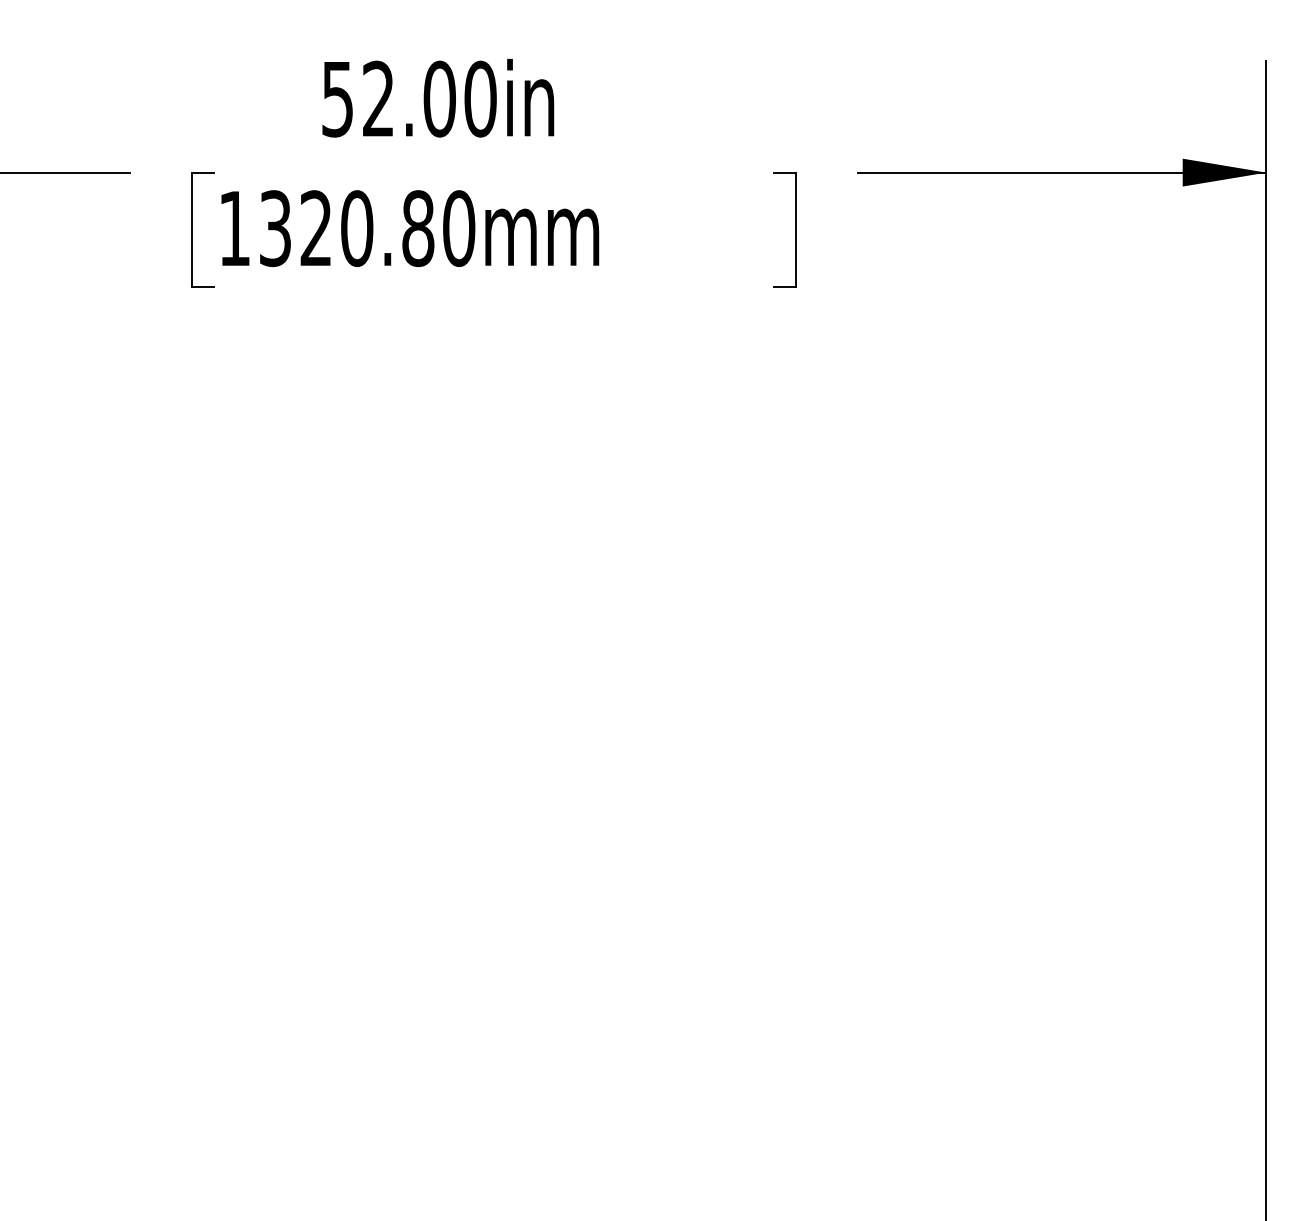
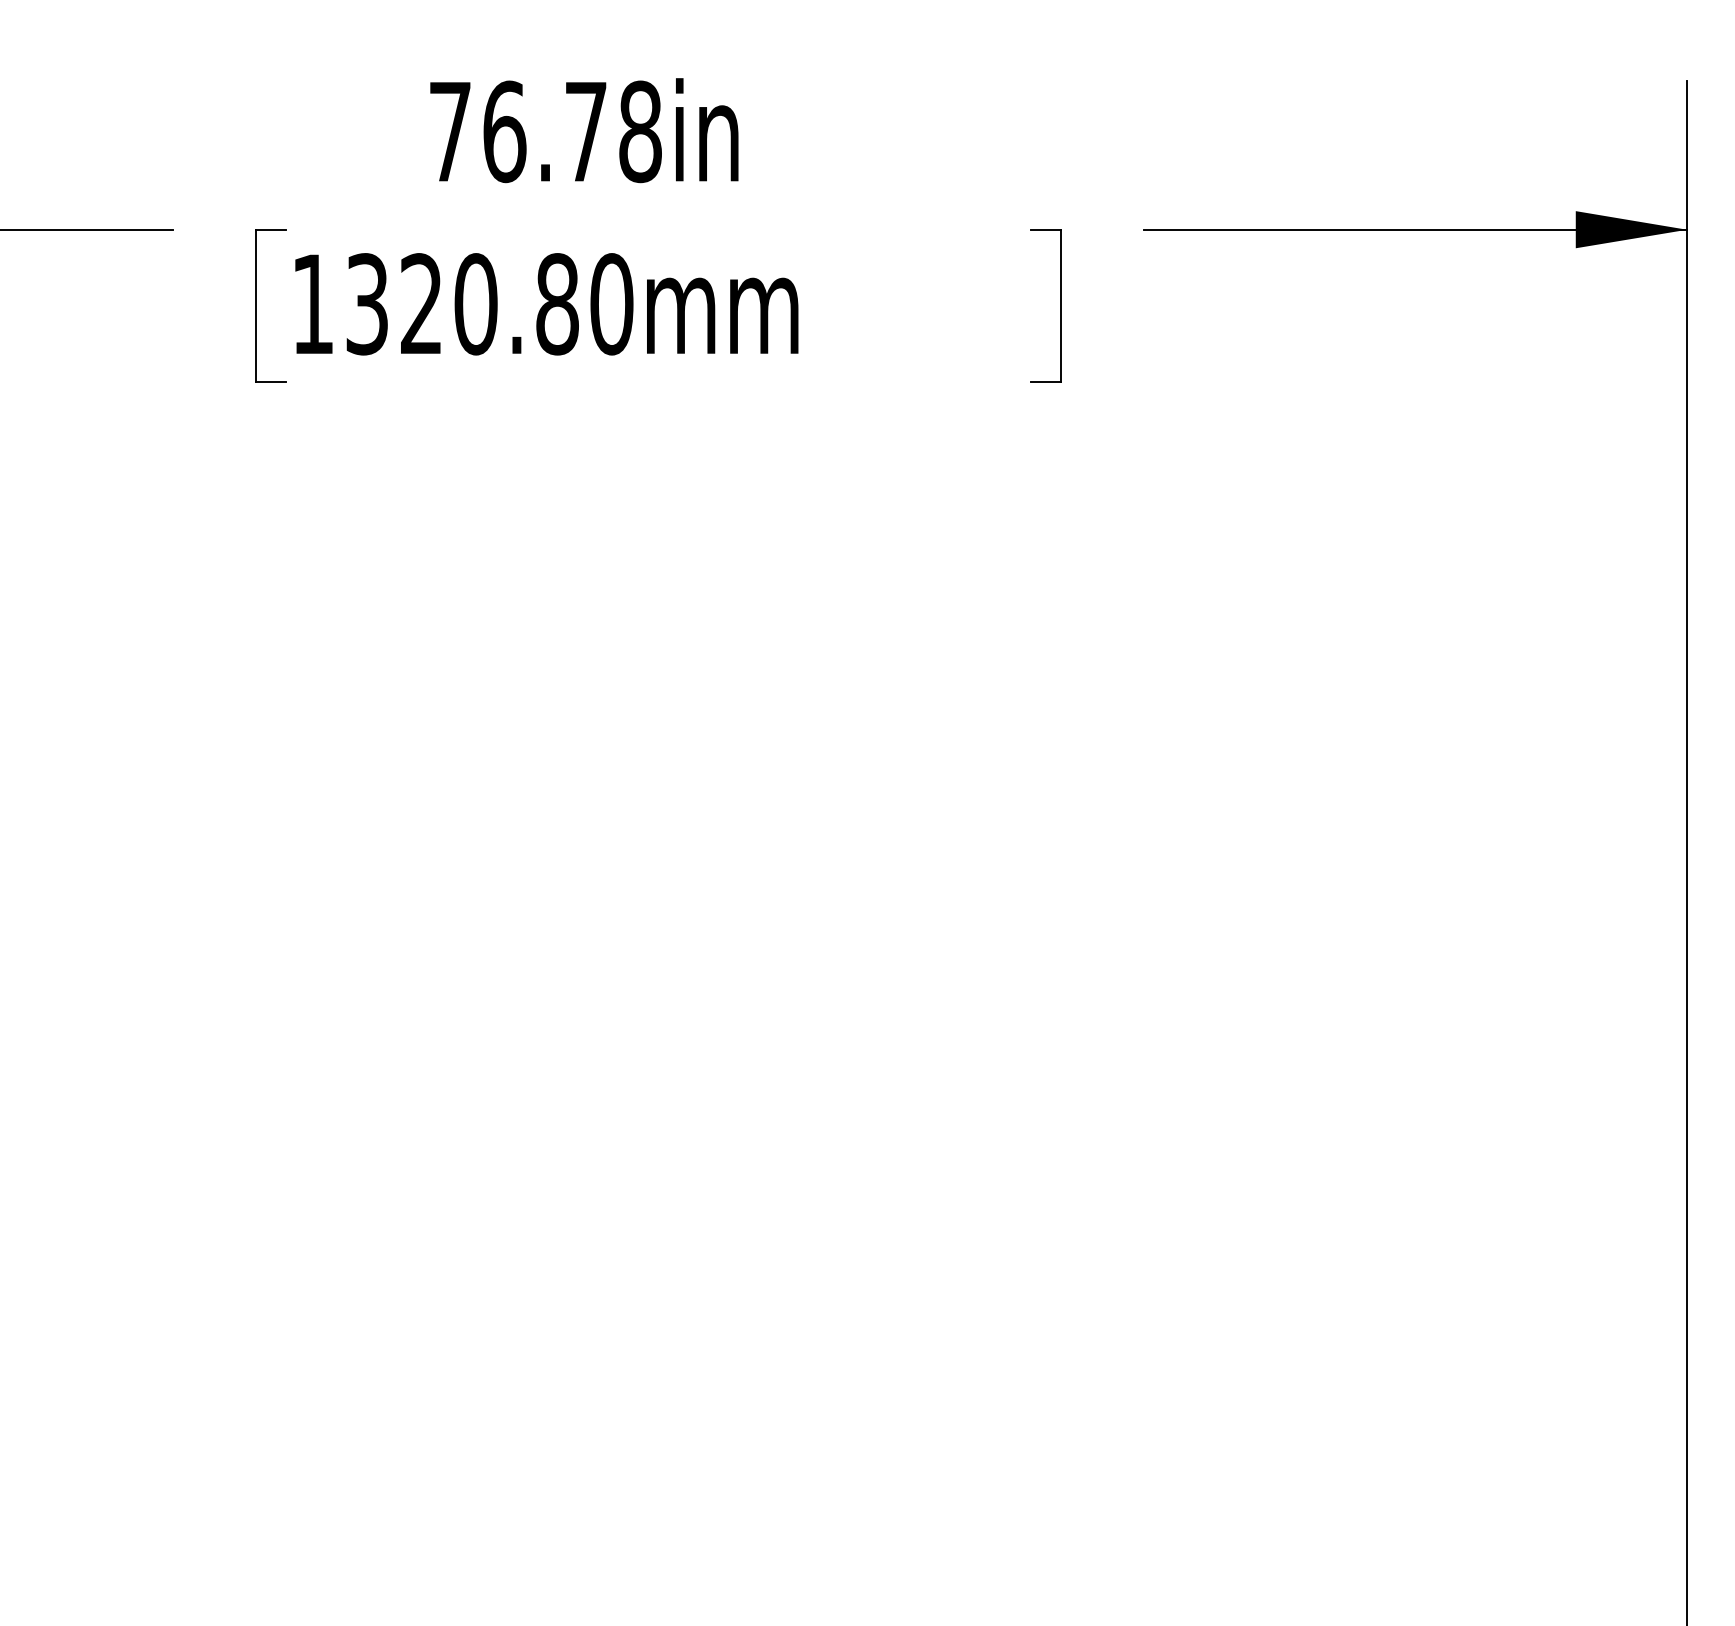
text: (410, 98) -> (546, 131), 52.00in -> 76.78in

